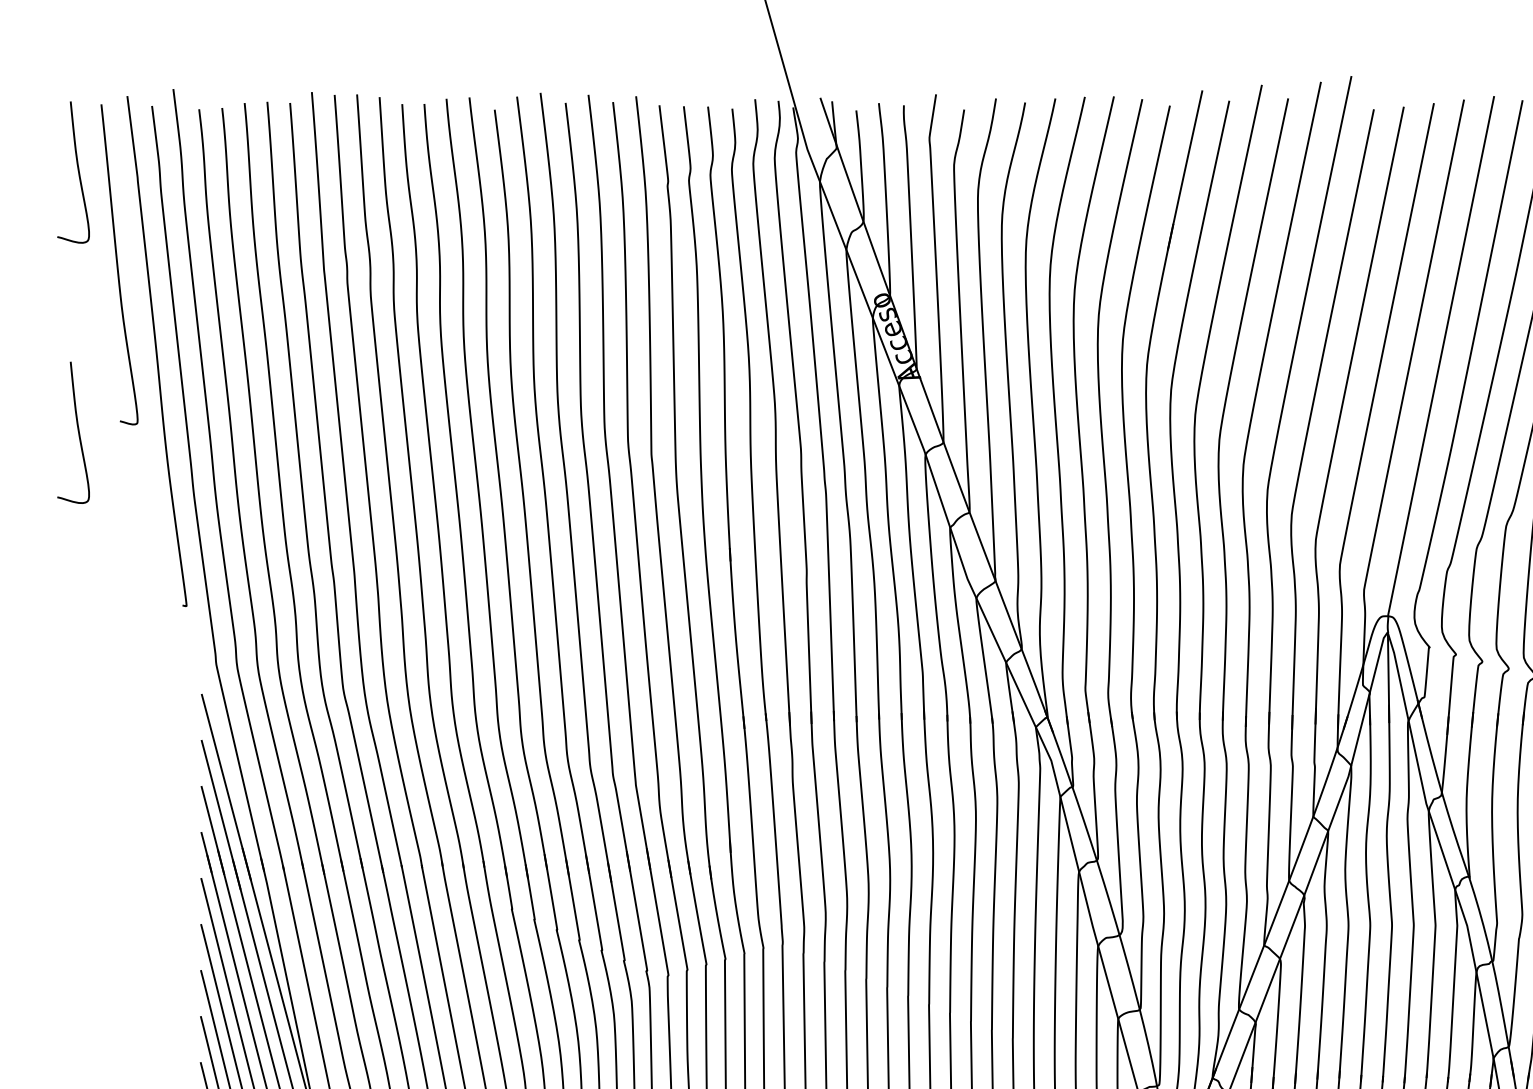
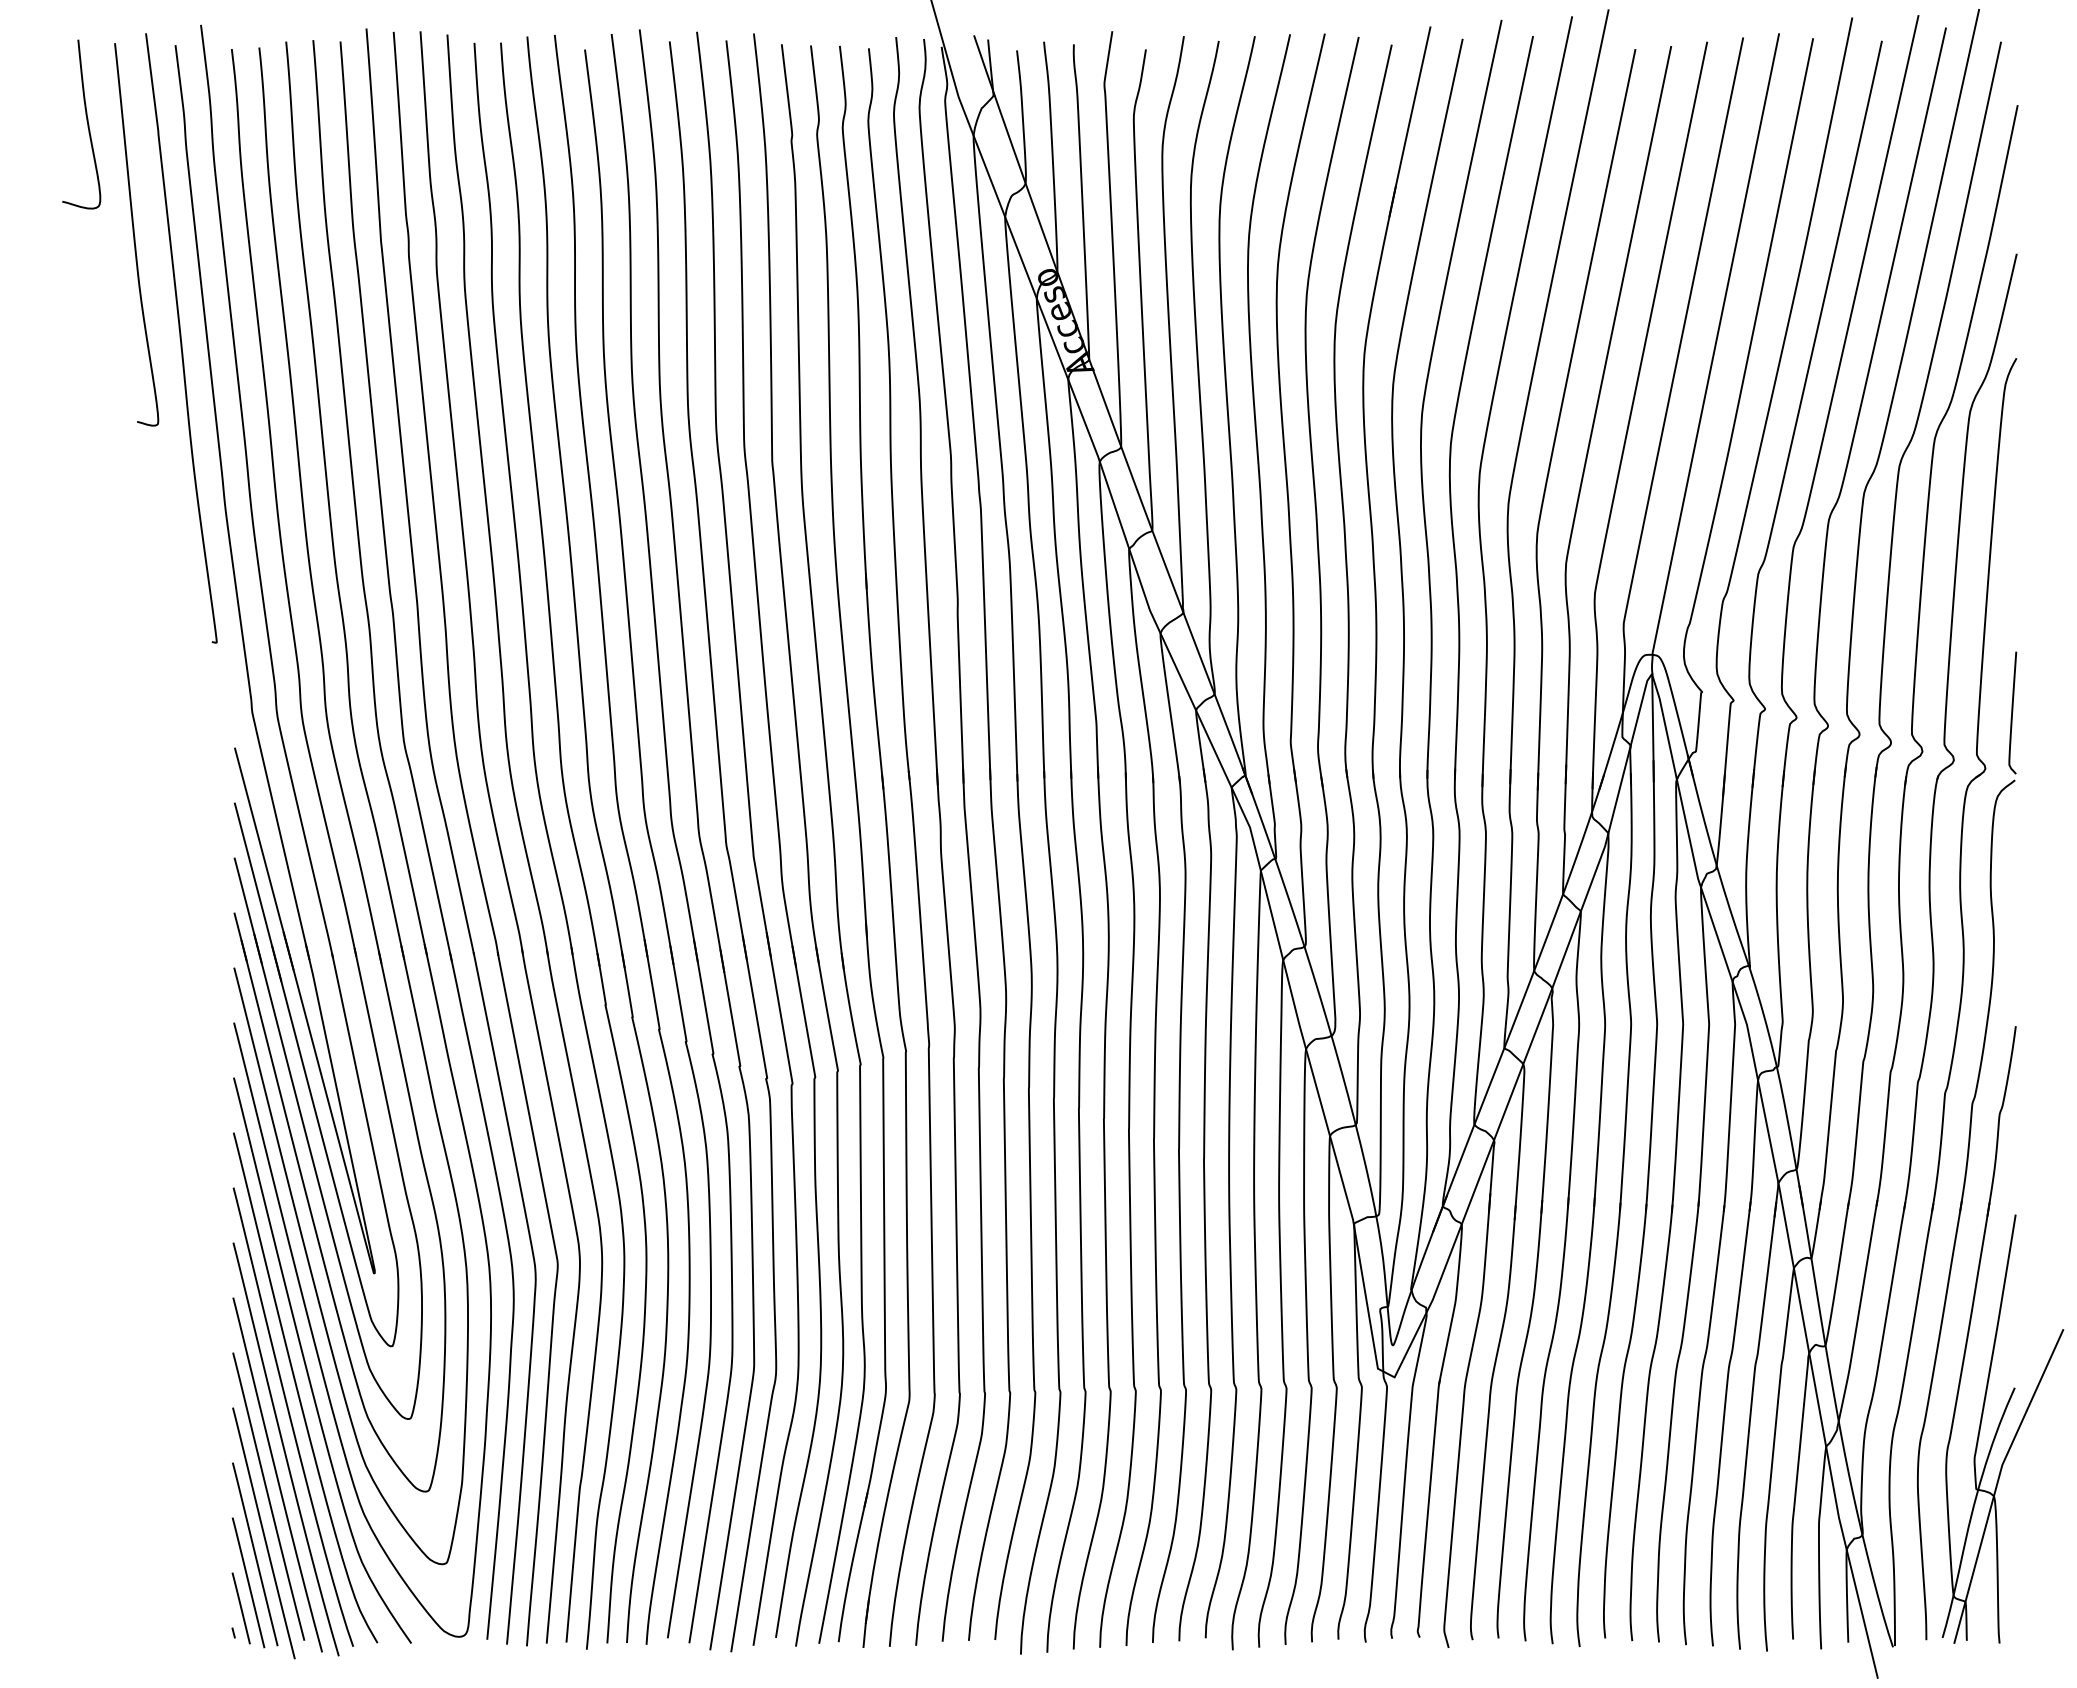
curve: (77, 430) -> (86, 432), removed

